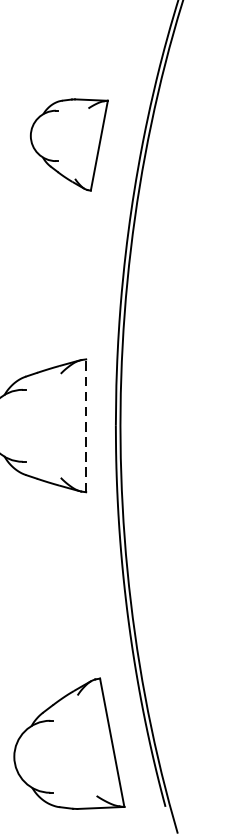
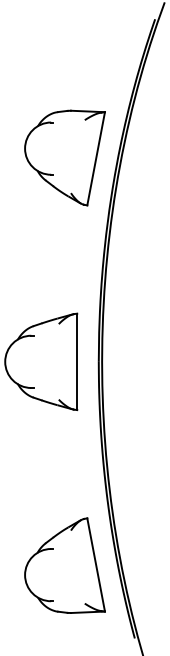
part: (68, 144) -> (64, 157), size x1.43
line: (86, 425) -> (77, 361), dashed -> solid
part: (68, 743) -> (64, 565), moved

